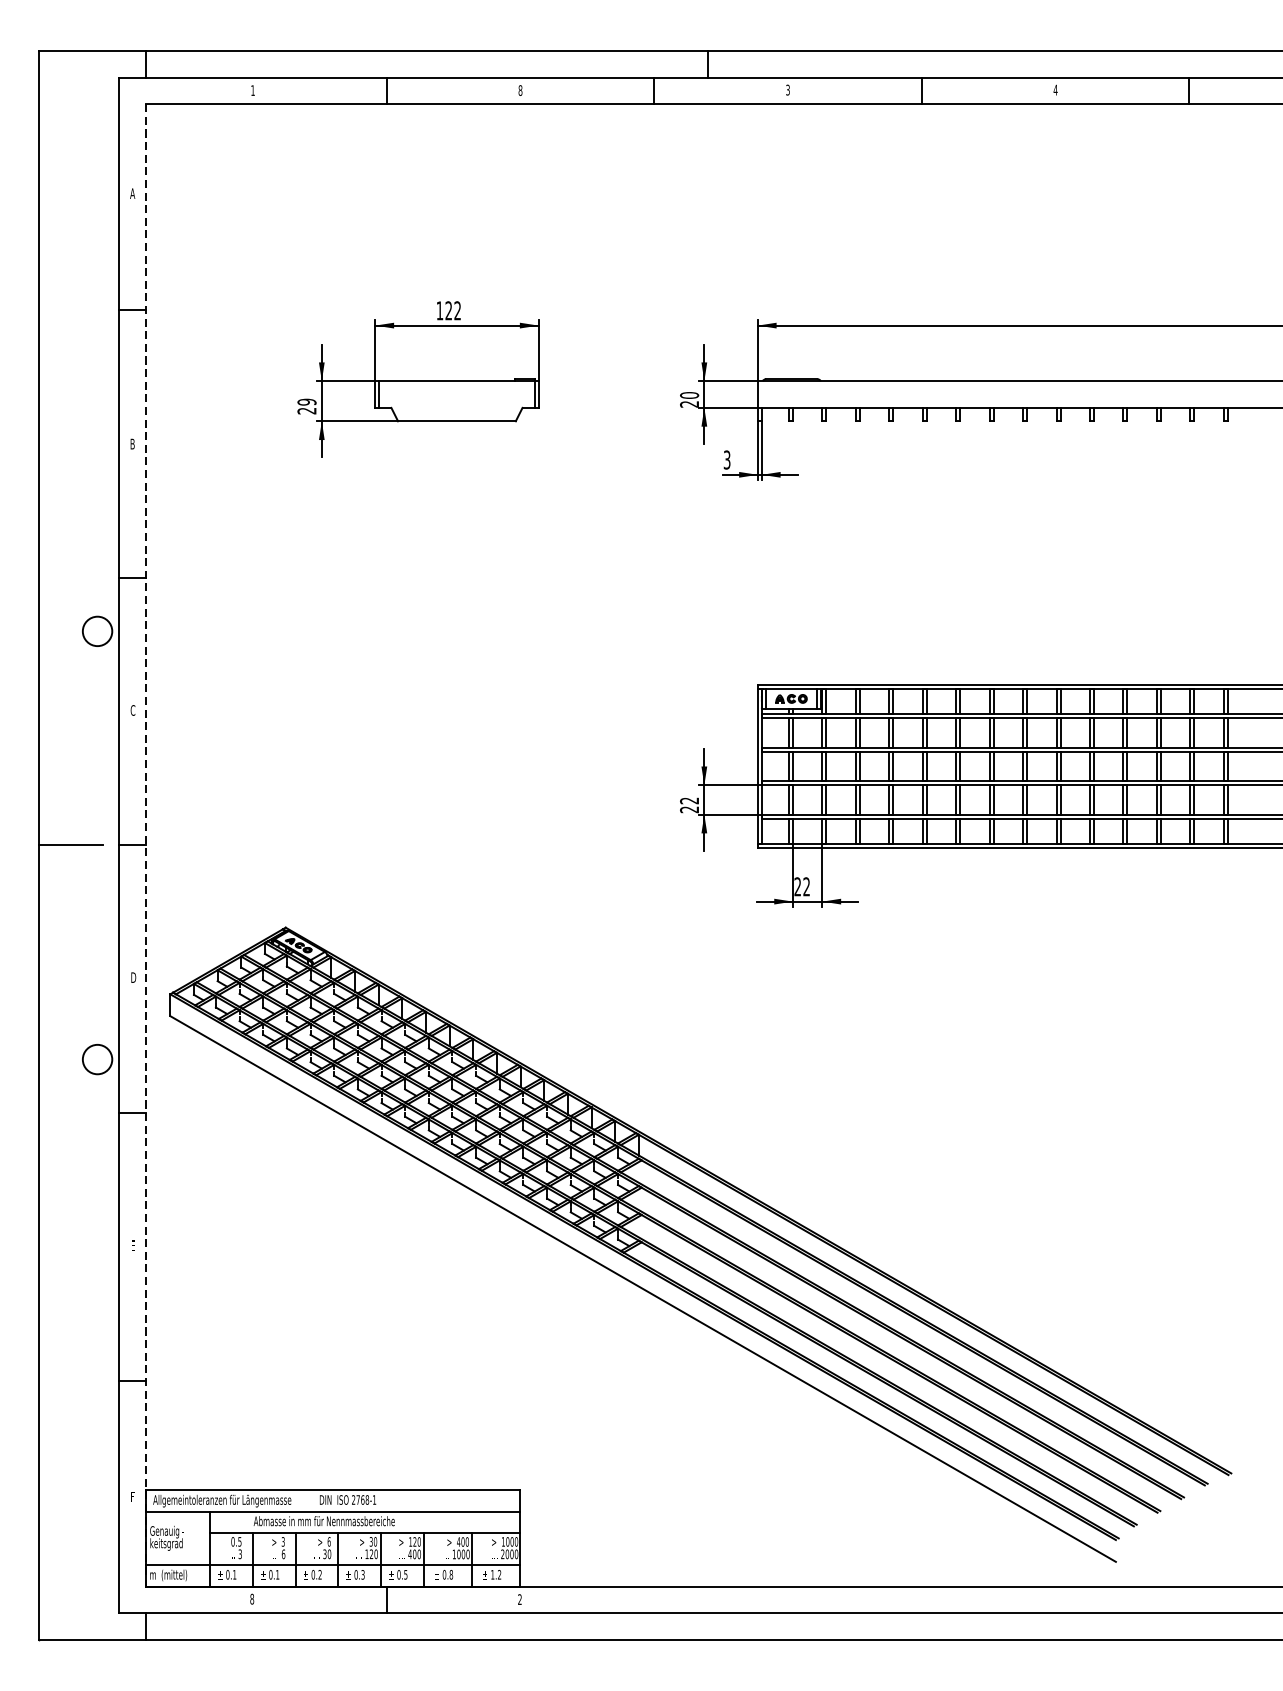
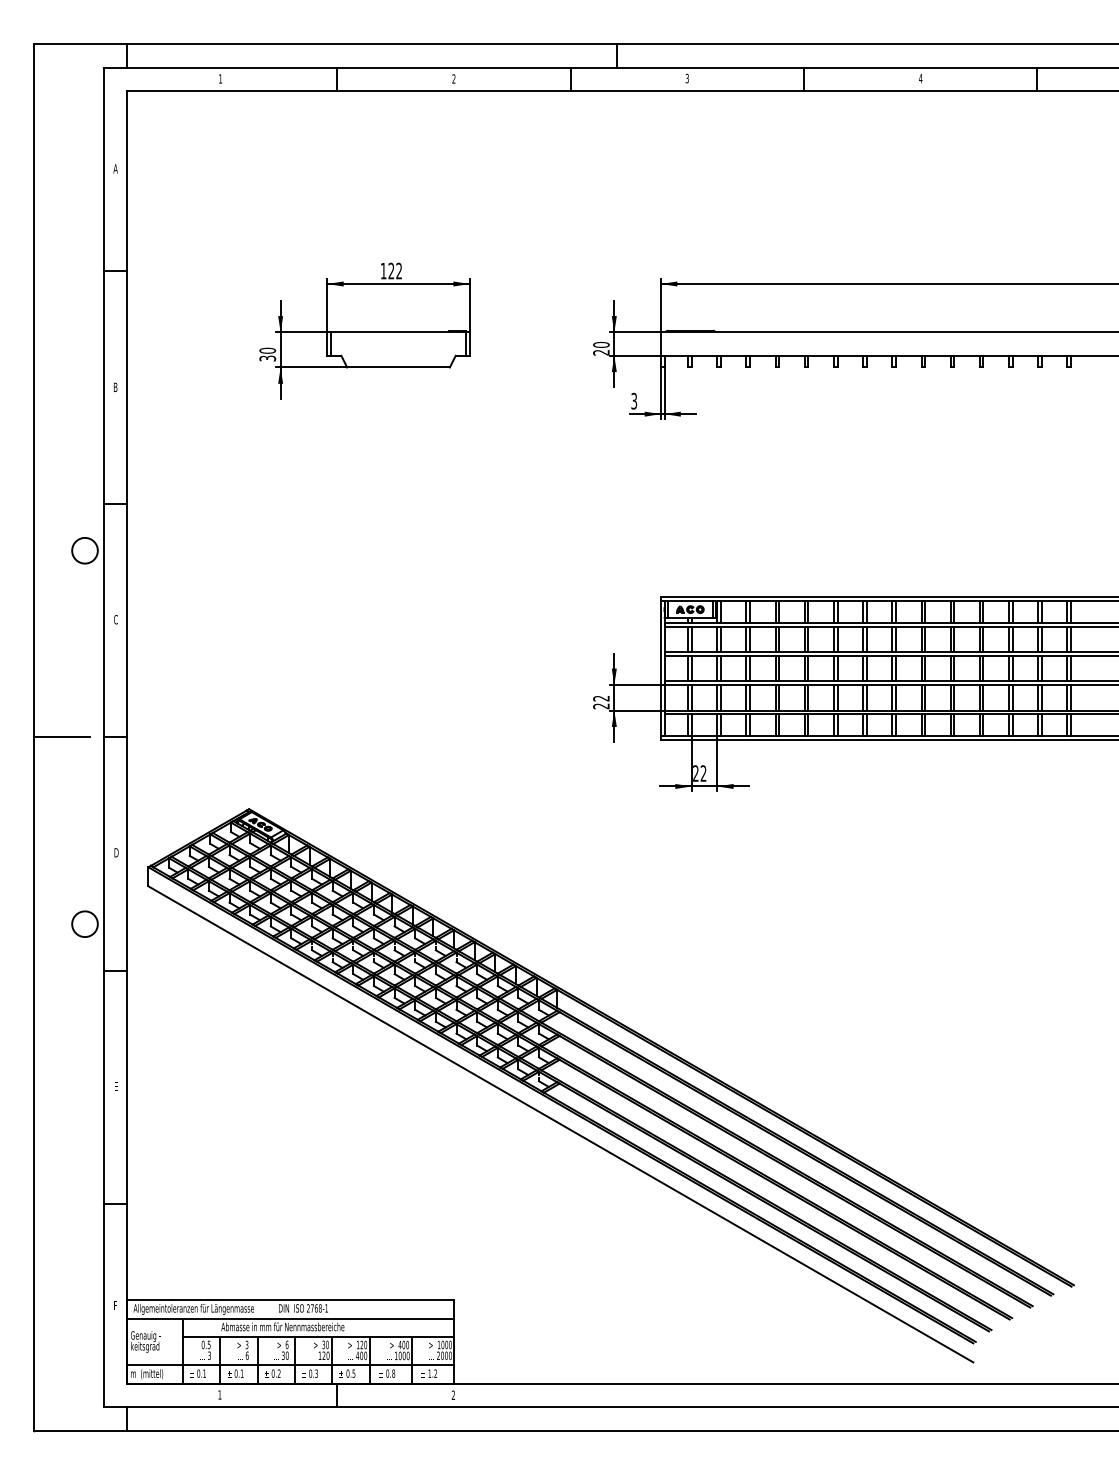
text: (519, 90) -> (453, 78), 8 -> 2
text: (306, 406) -> (267, 354), 29 -> 30
line: (146, 845) -> (127, 737), dashed -> solid
text: (251, 1598) -> (219, 1394), 8 -> 1

